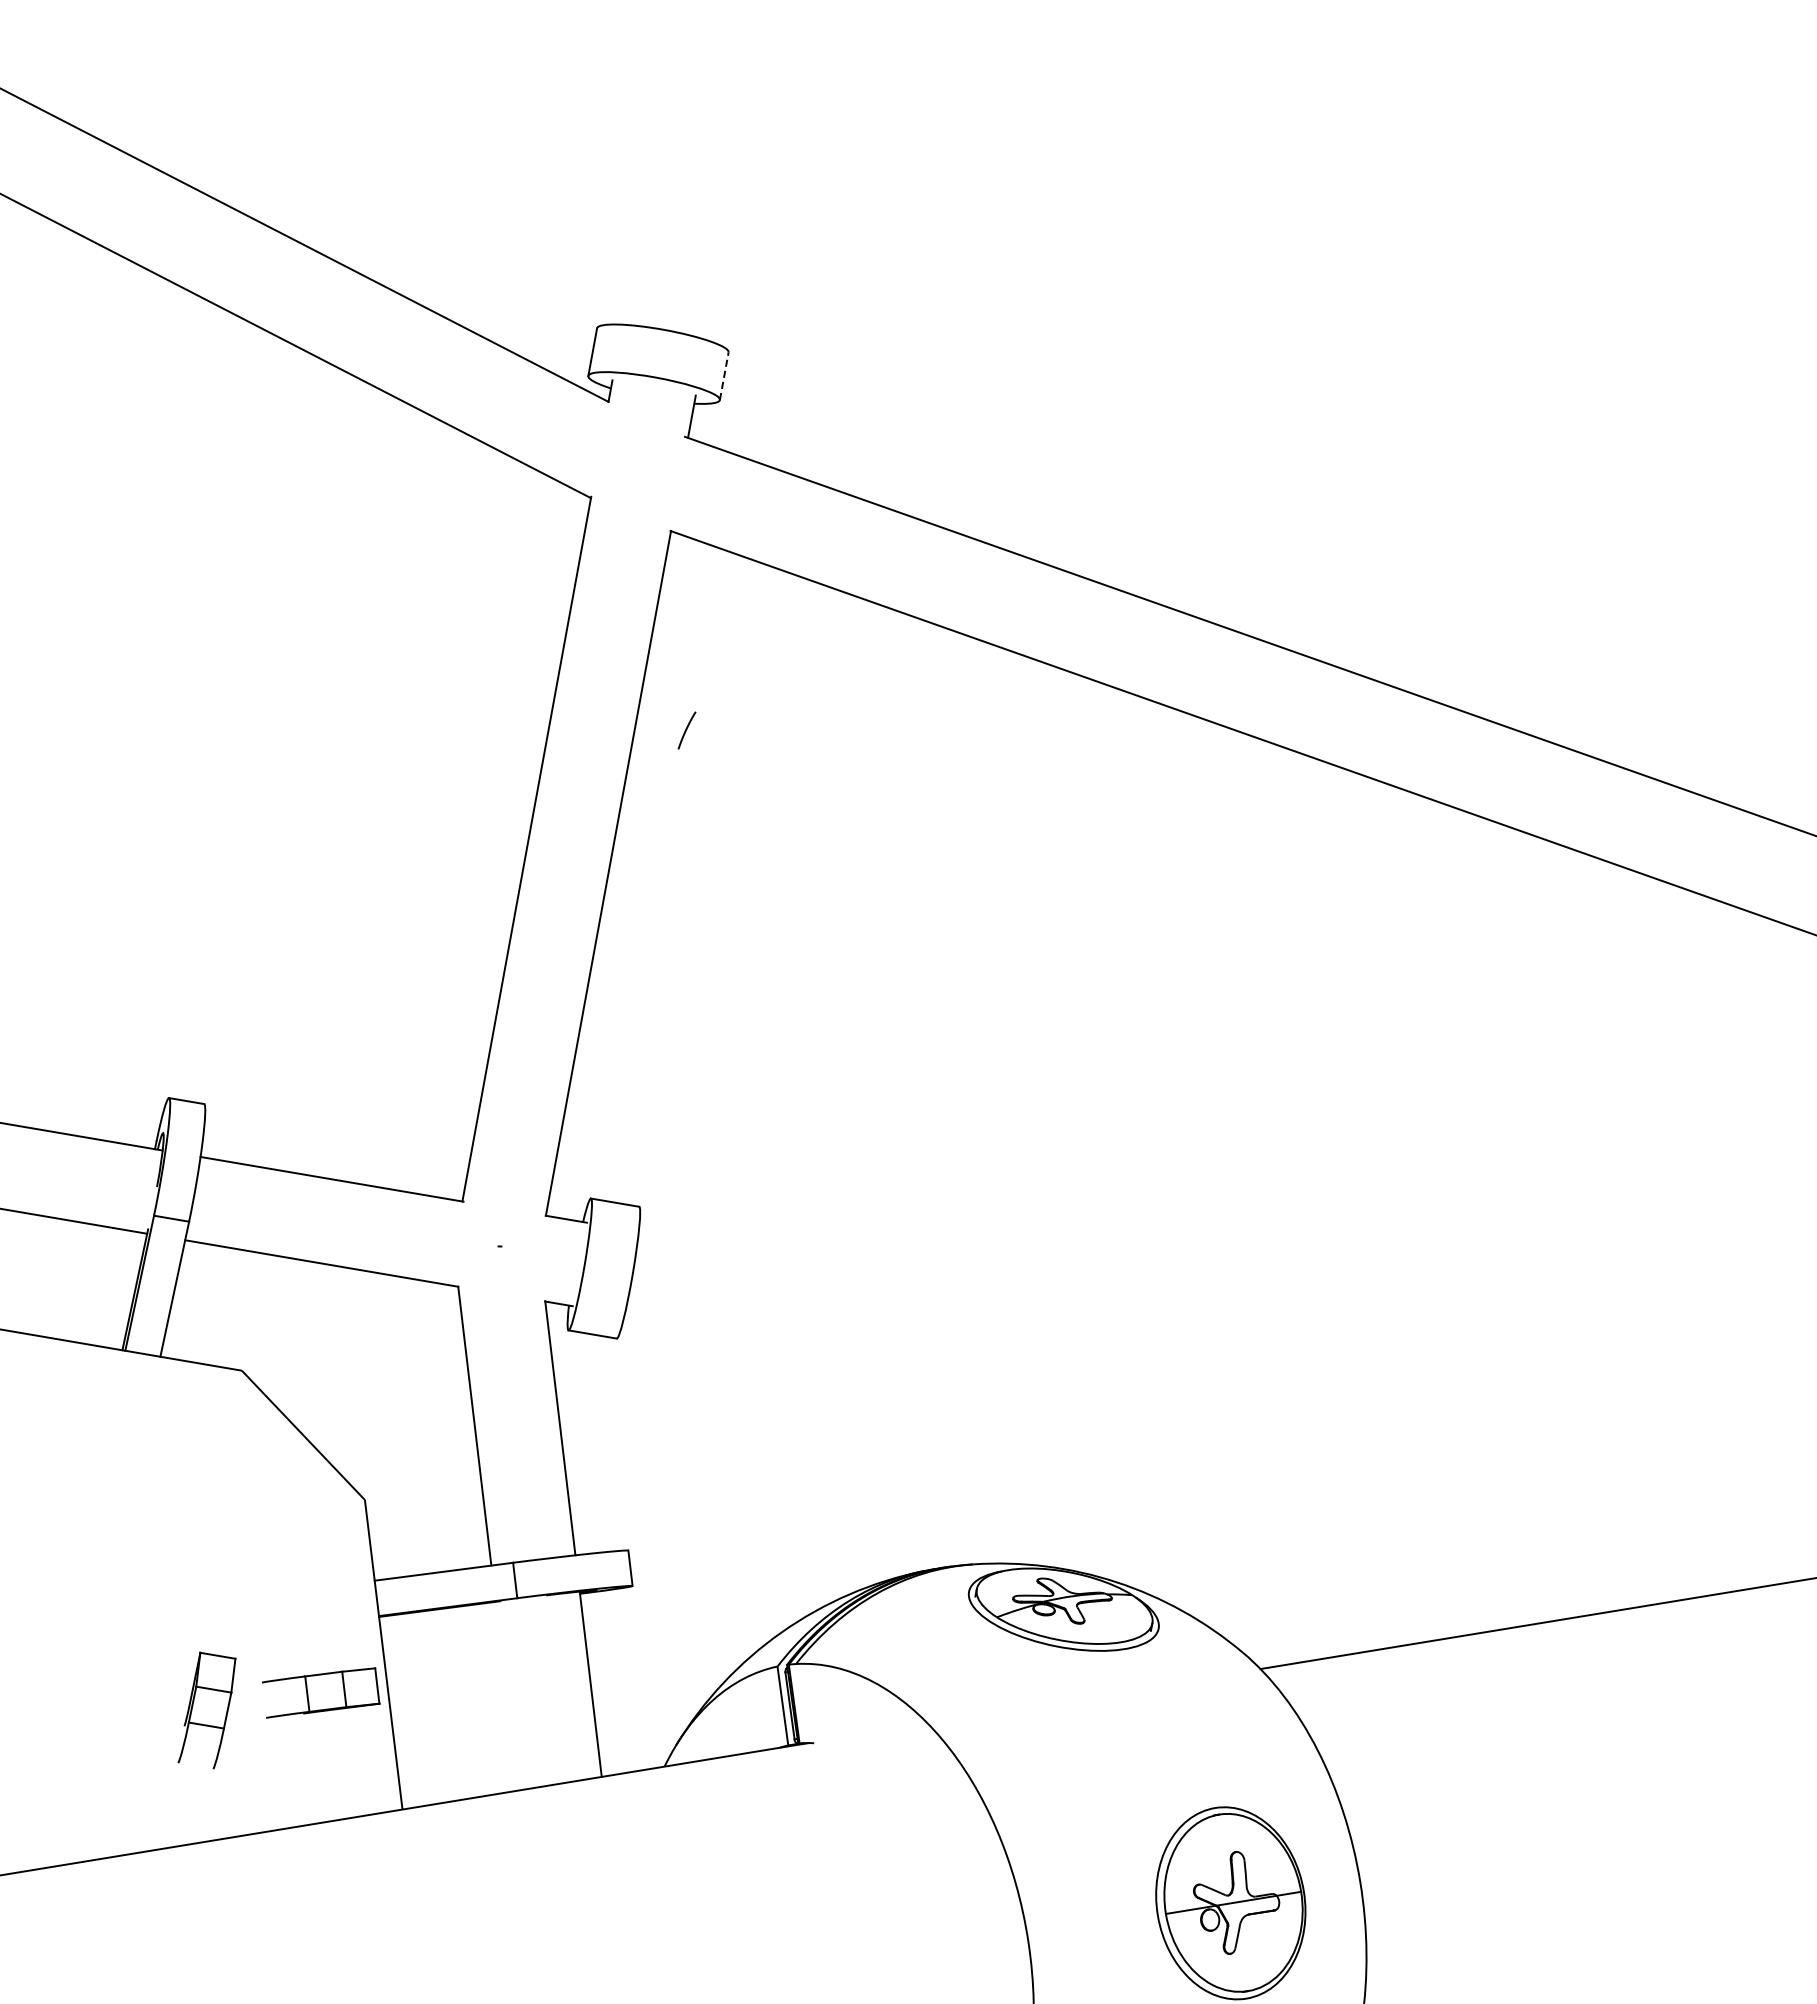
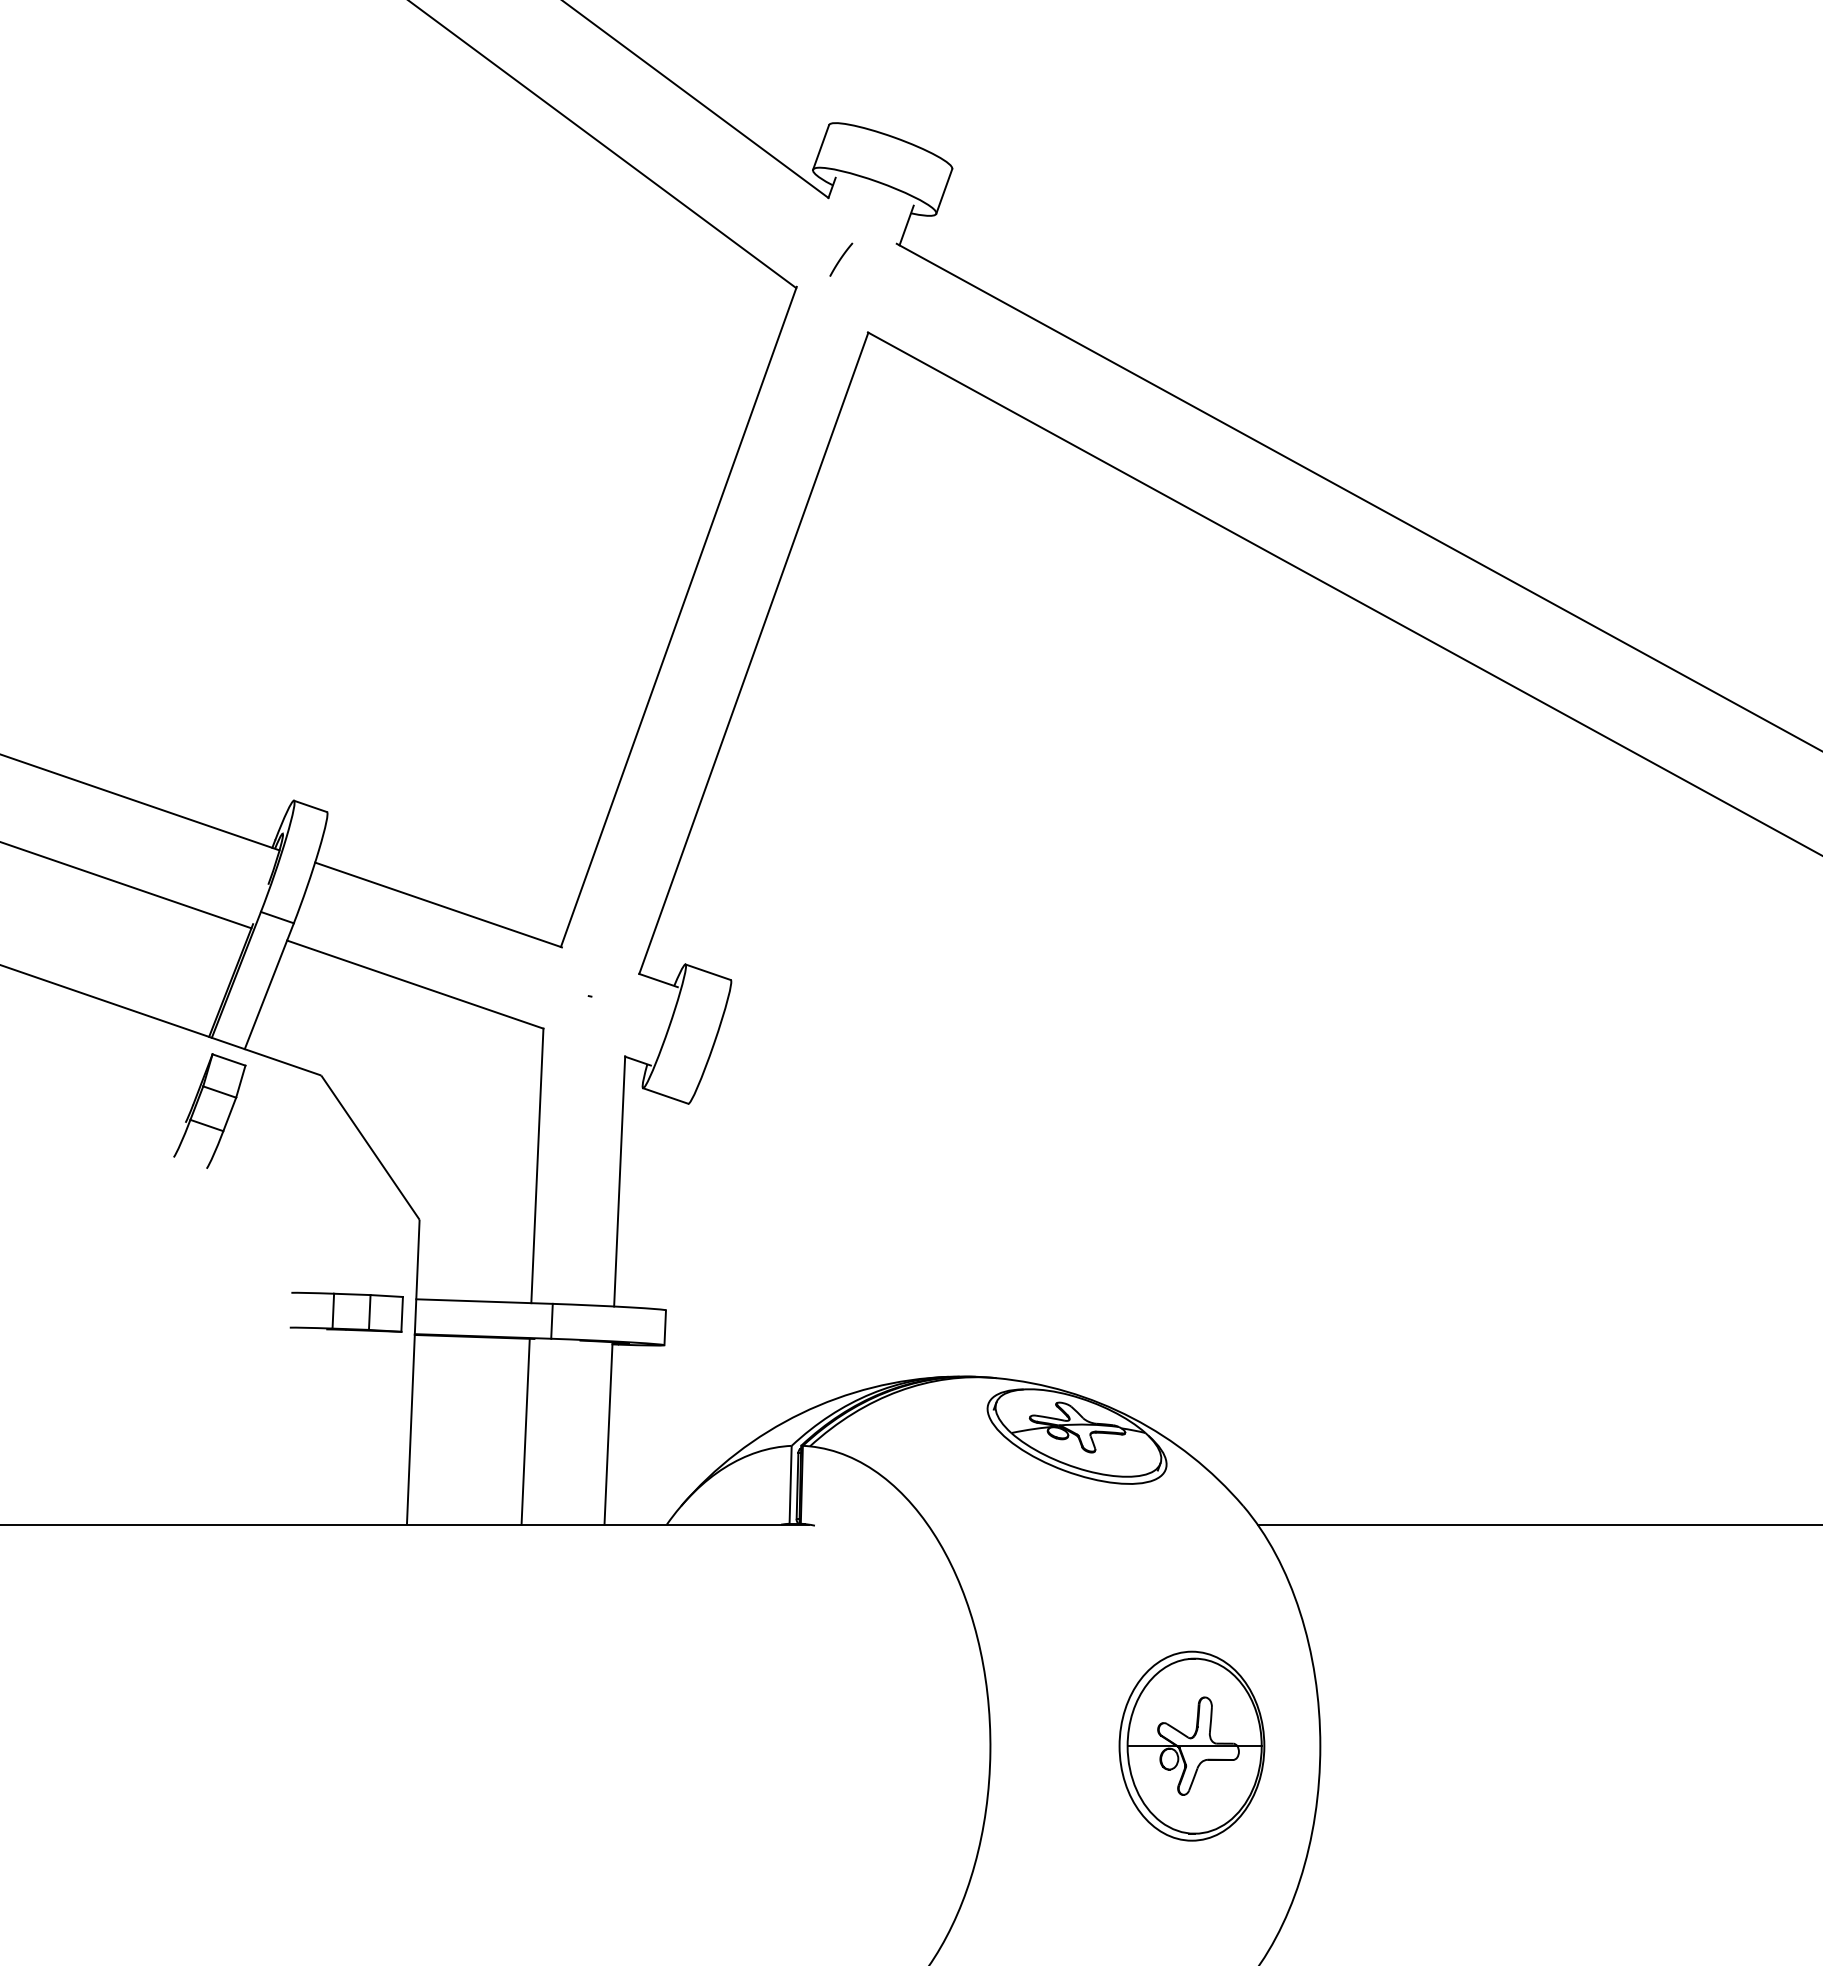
line: (724, 376) -> (944, 191), dashed -> solid
curve: (687, 730) -> (841, 259), moved
part: (320, 1692) -> (346, 1311), moved
line: (506, 1696) -> (525, 1431), added
part: (206, 1709) -> (209, 1110), moved

